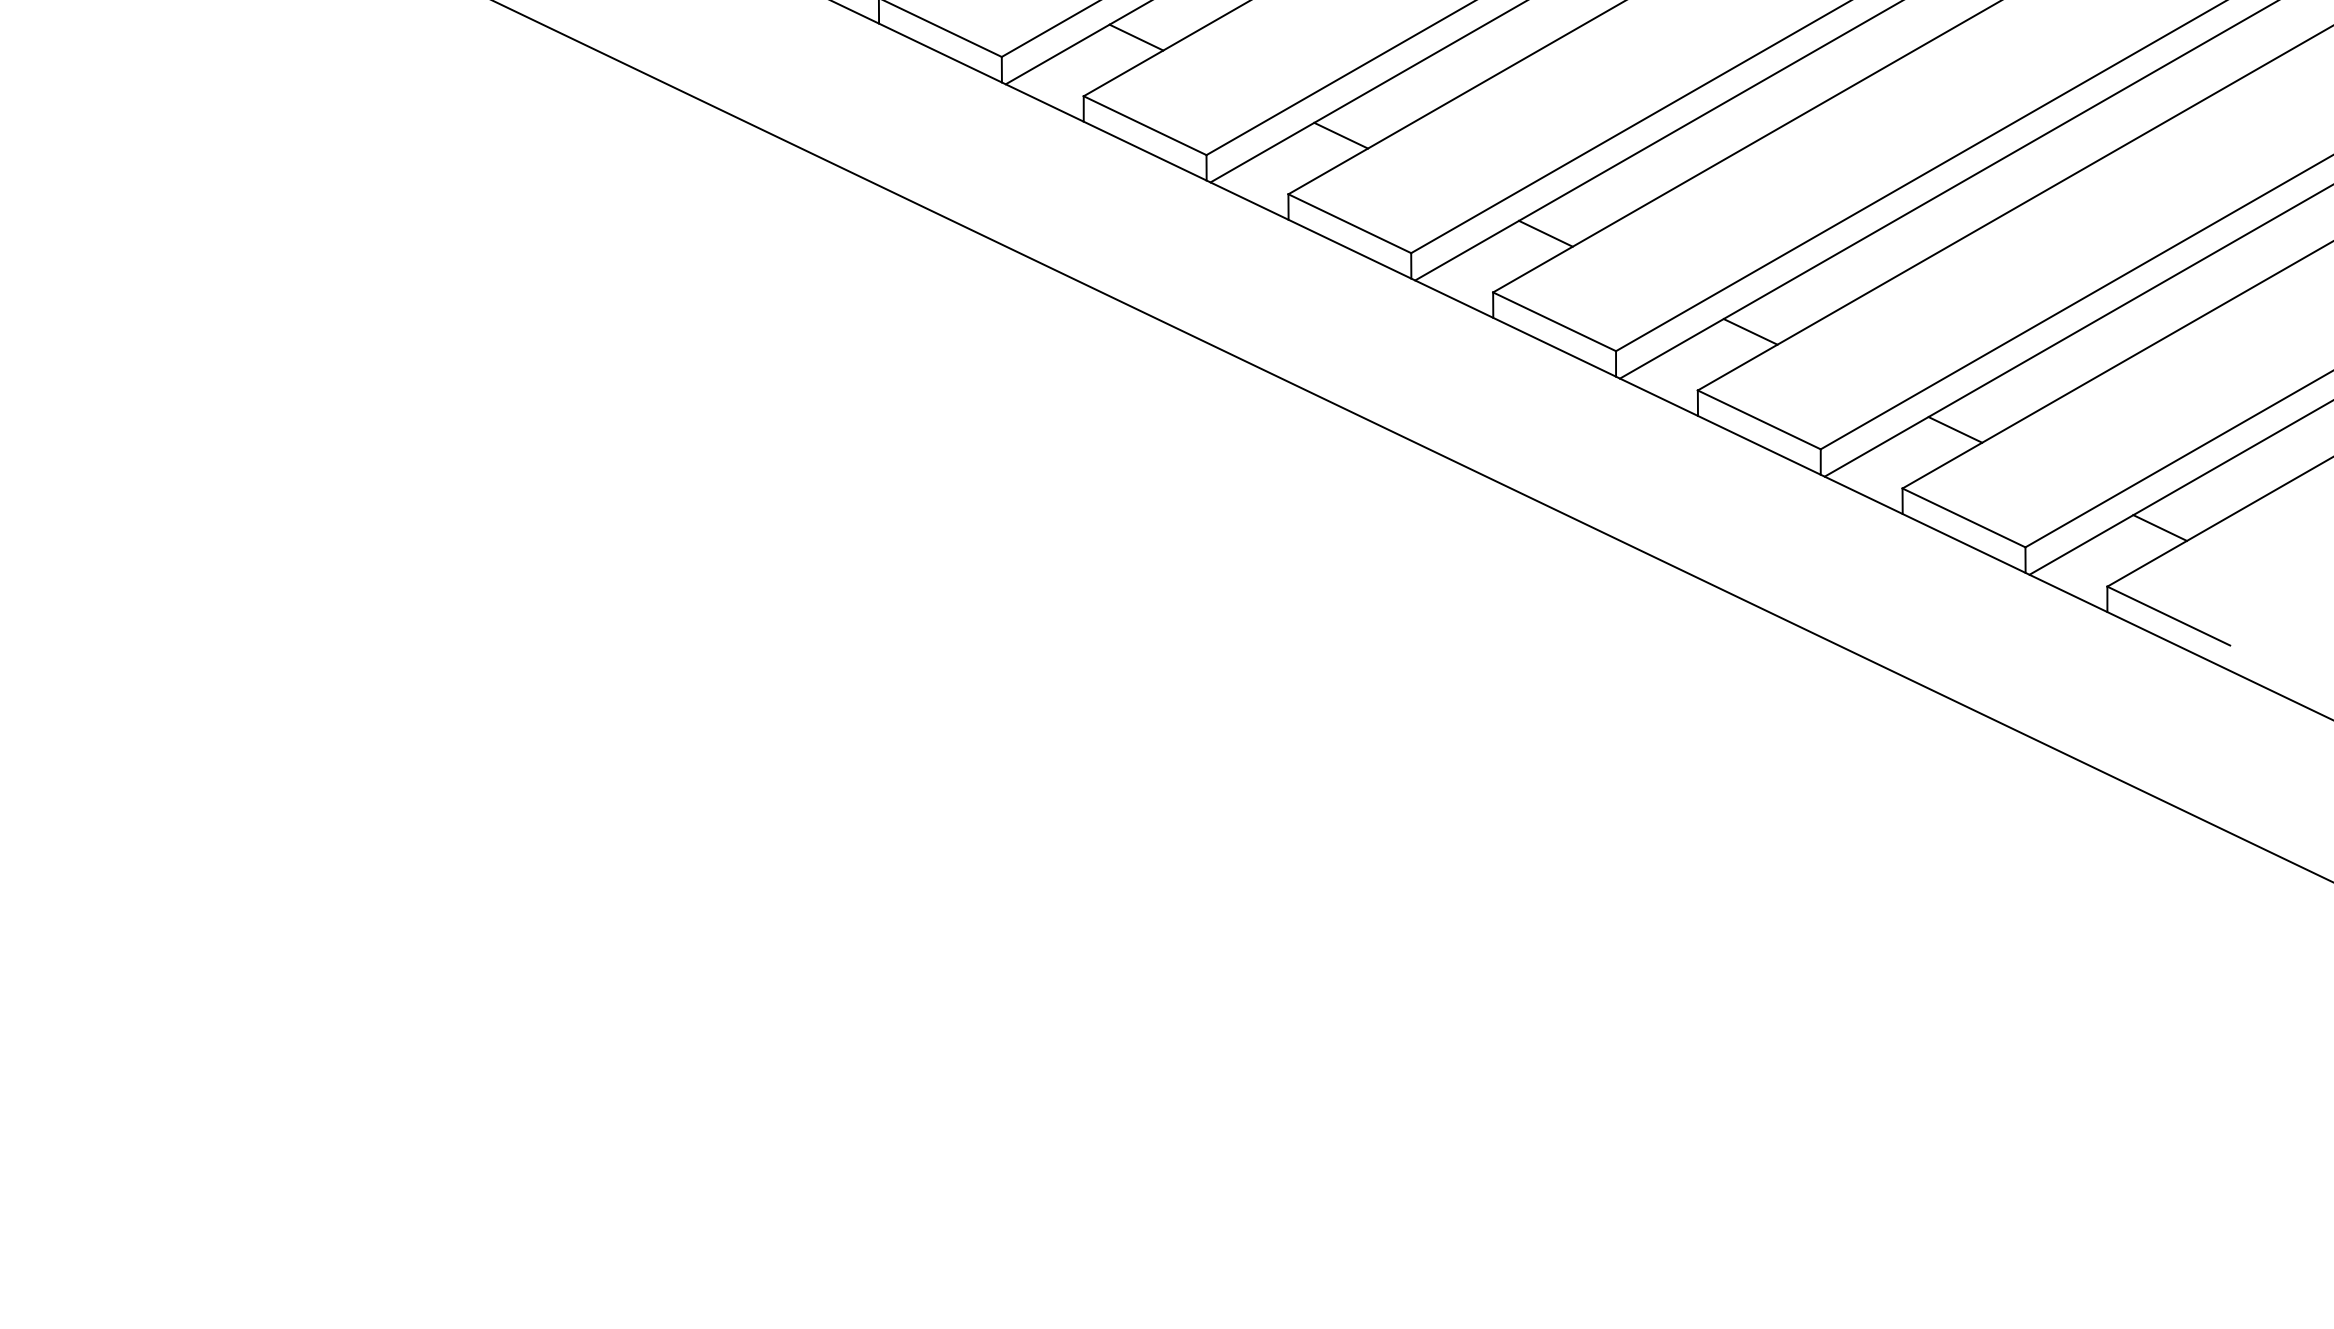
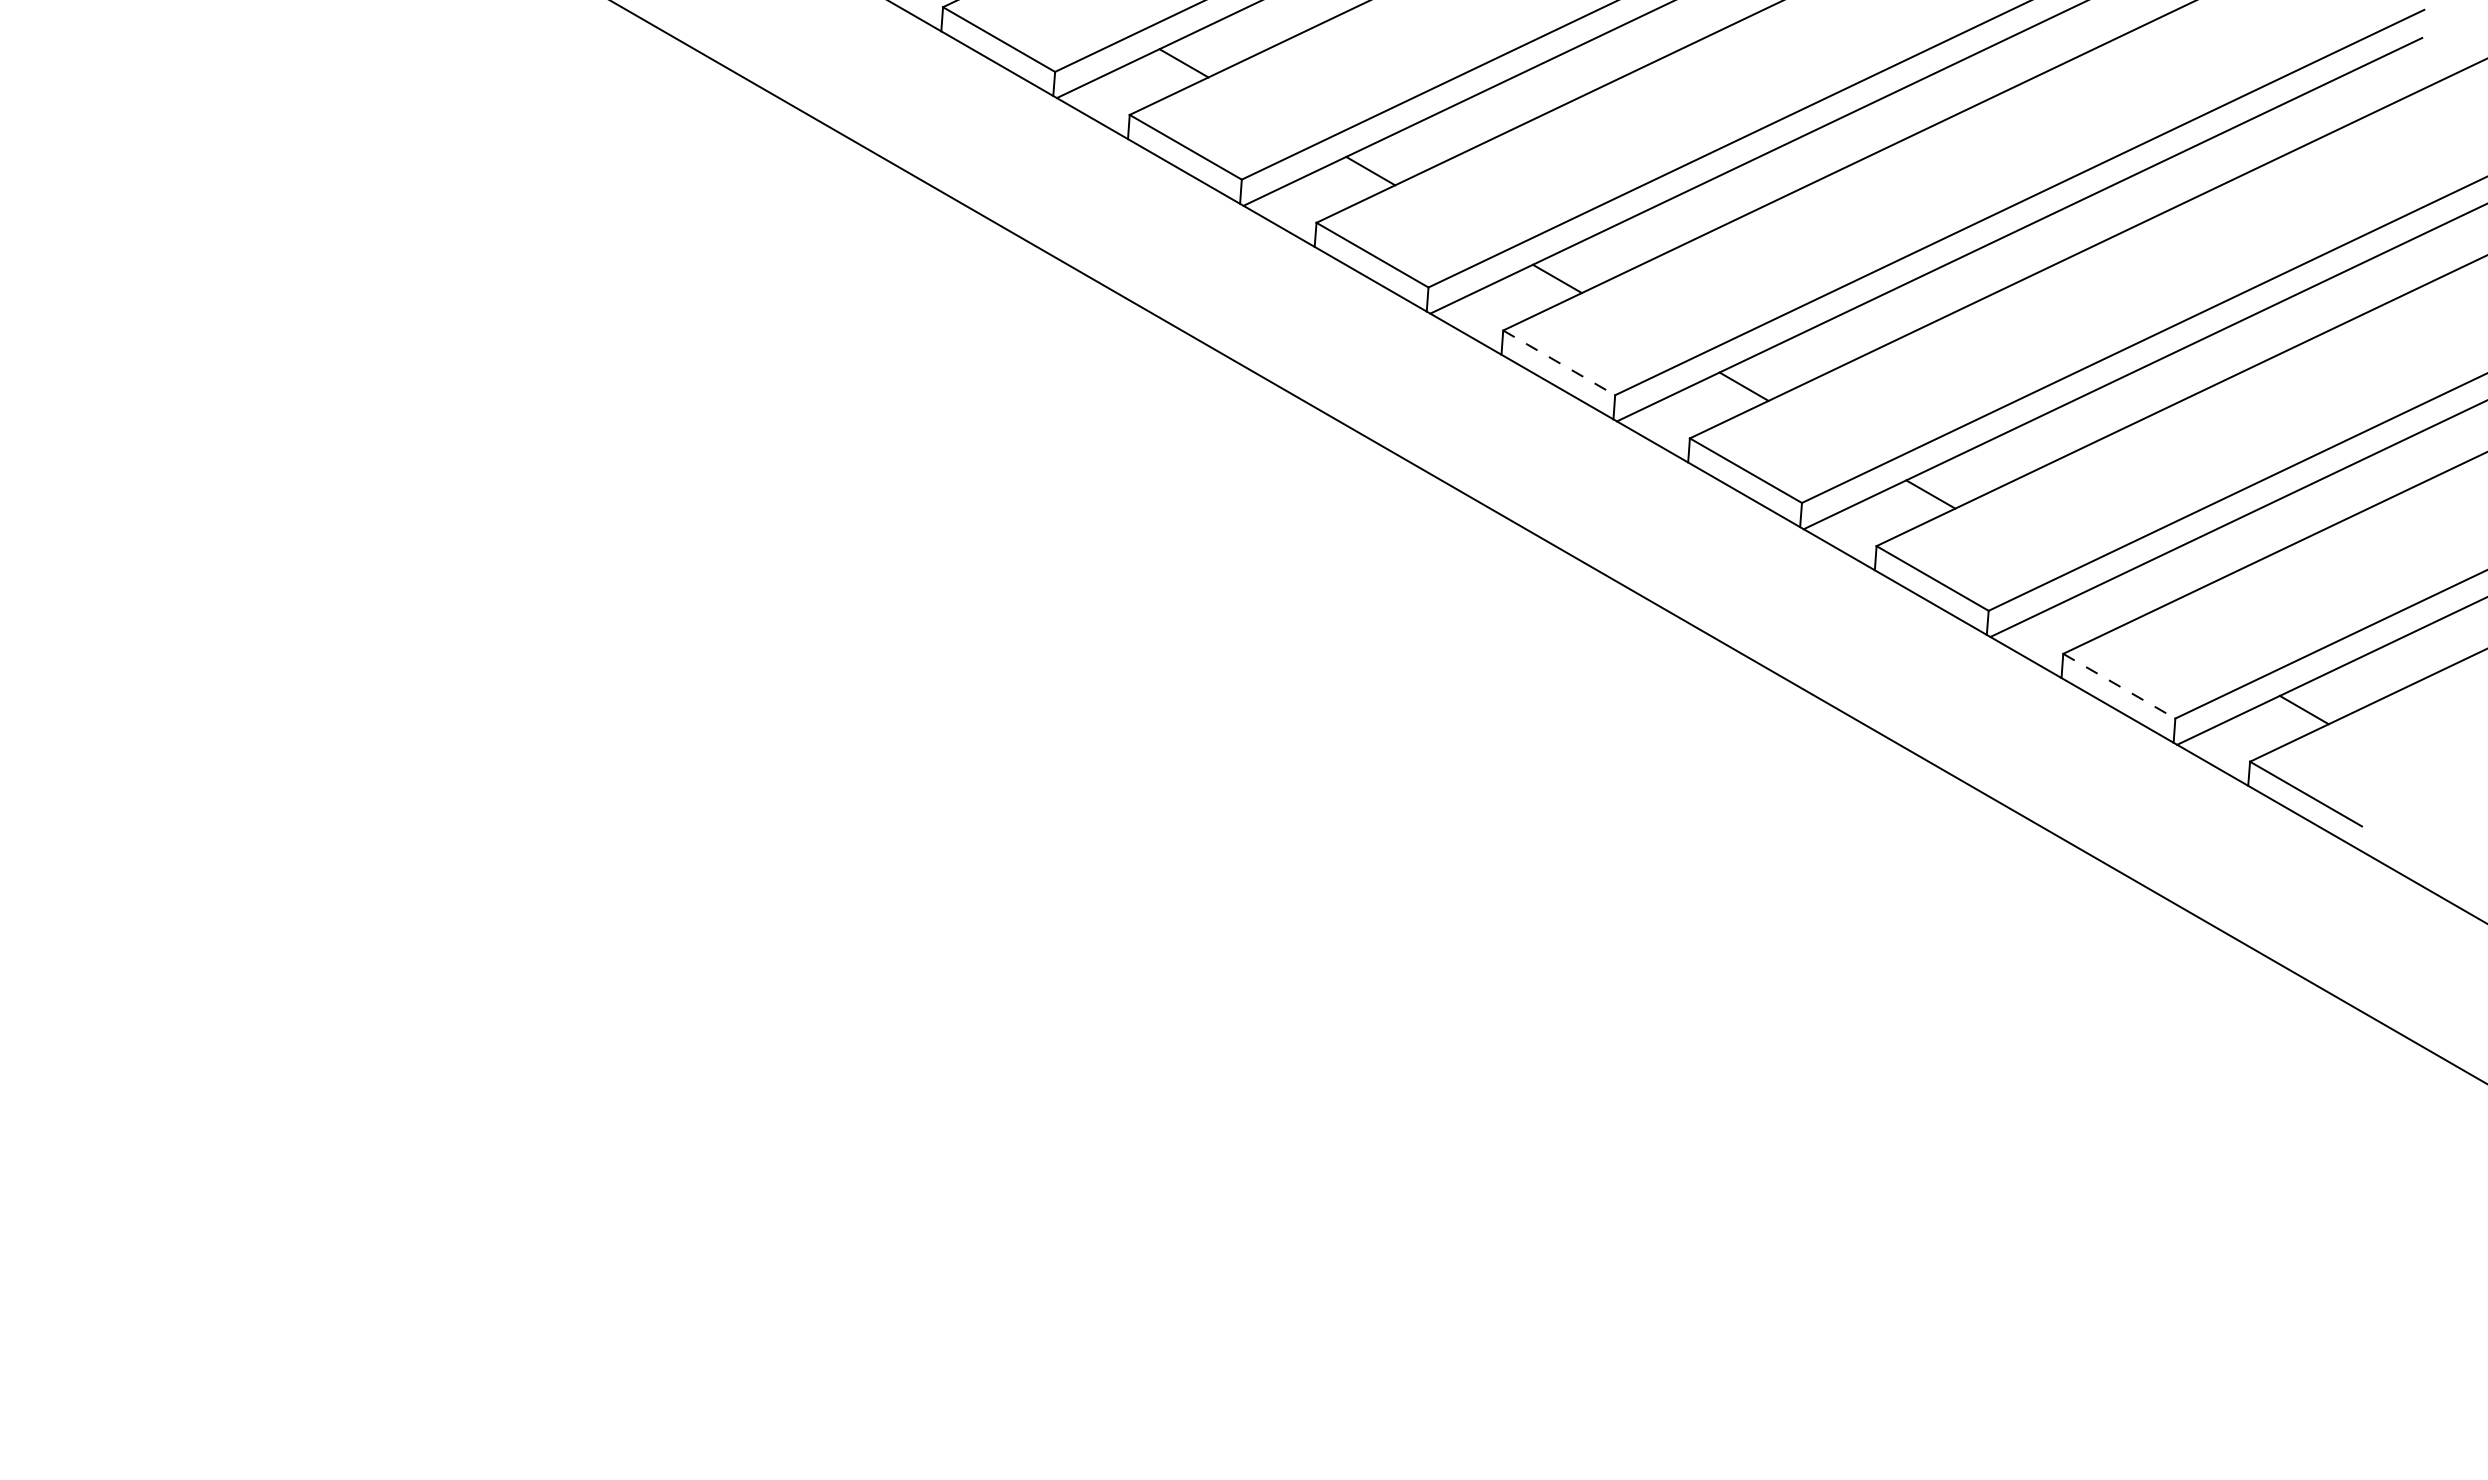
line: (1350, 223) -> (1559, 362), solid -> dashed
line: (1955, 430) -> (2117, 602), removed
line: (1964, 518) -> (2119, 686), solid -> dashed

